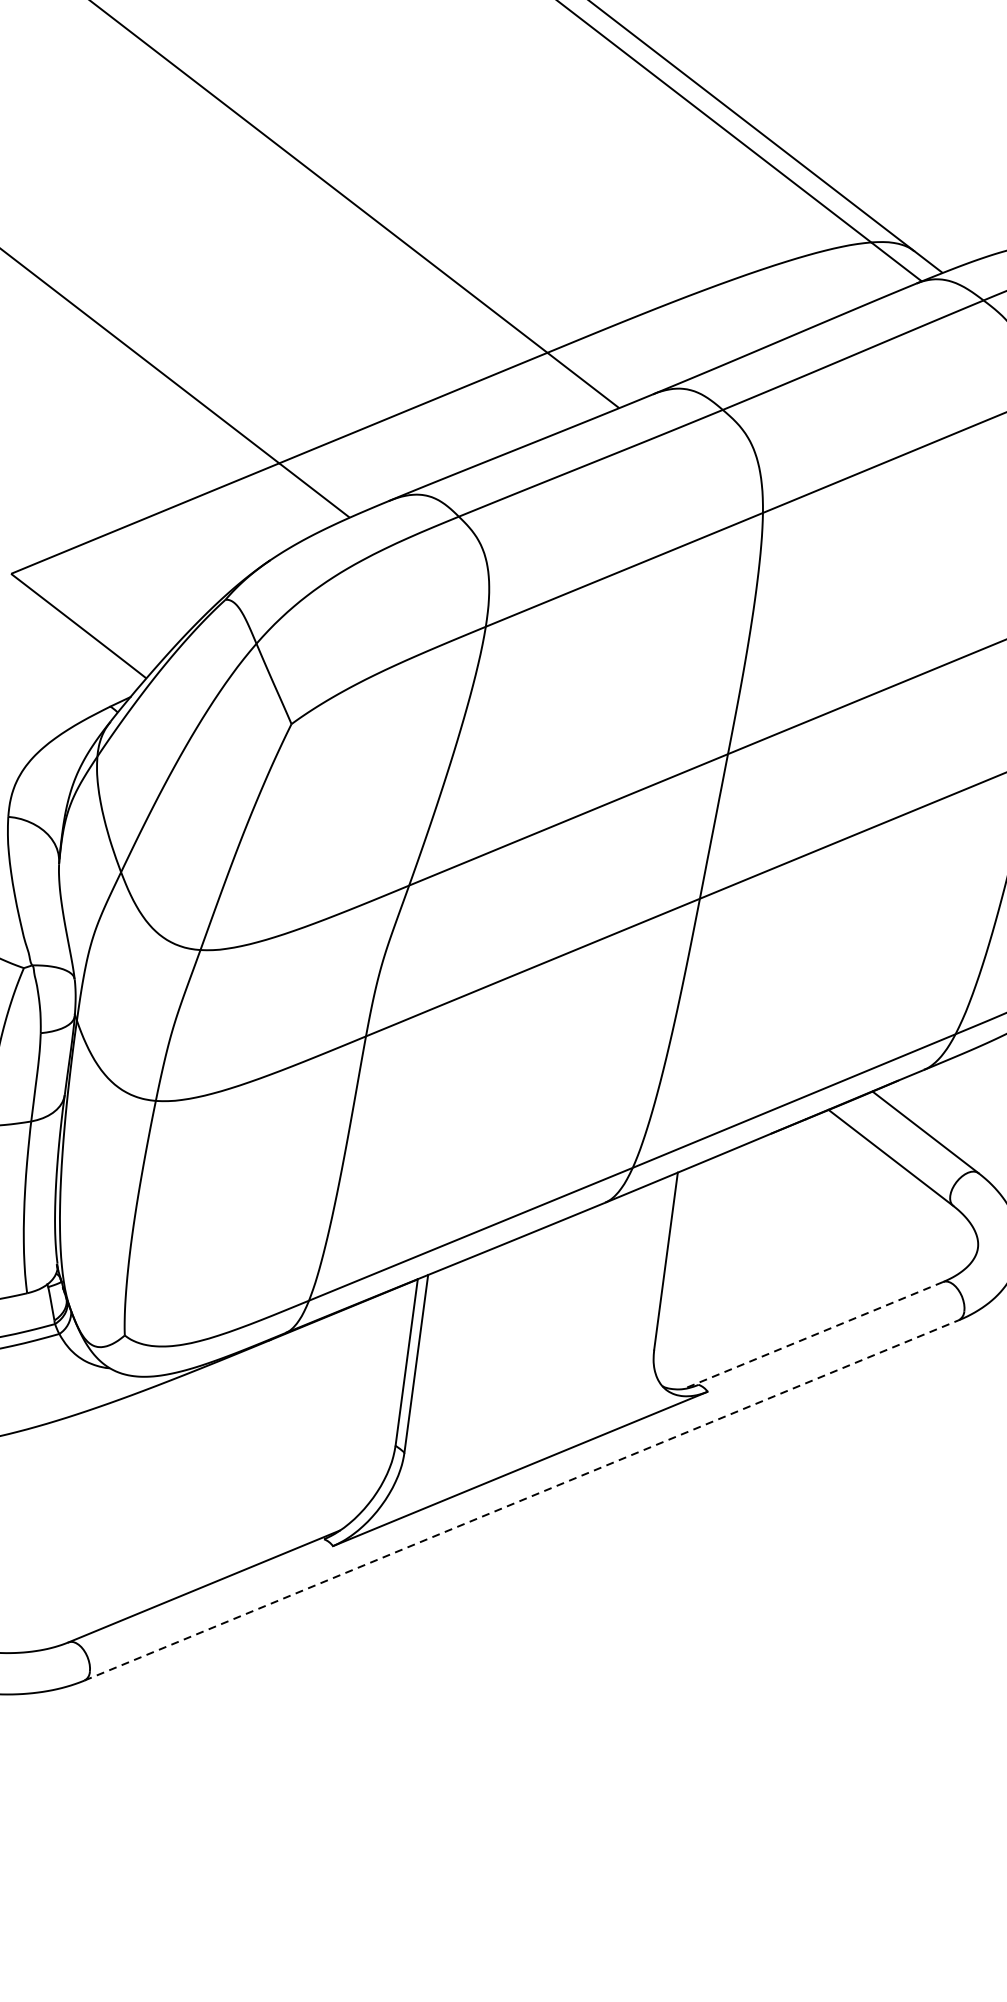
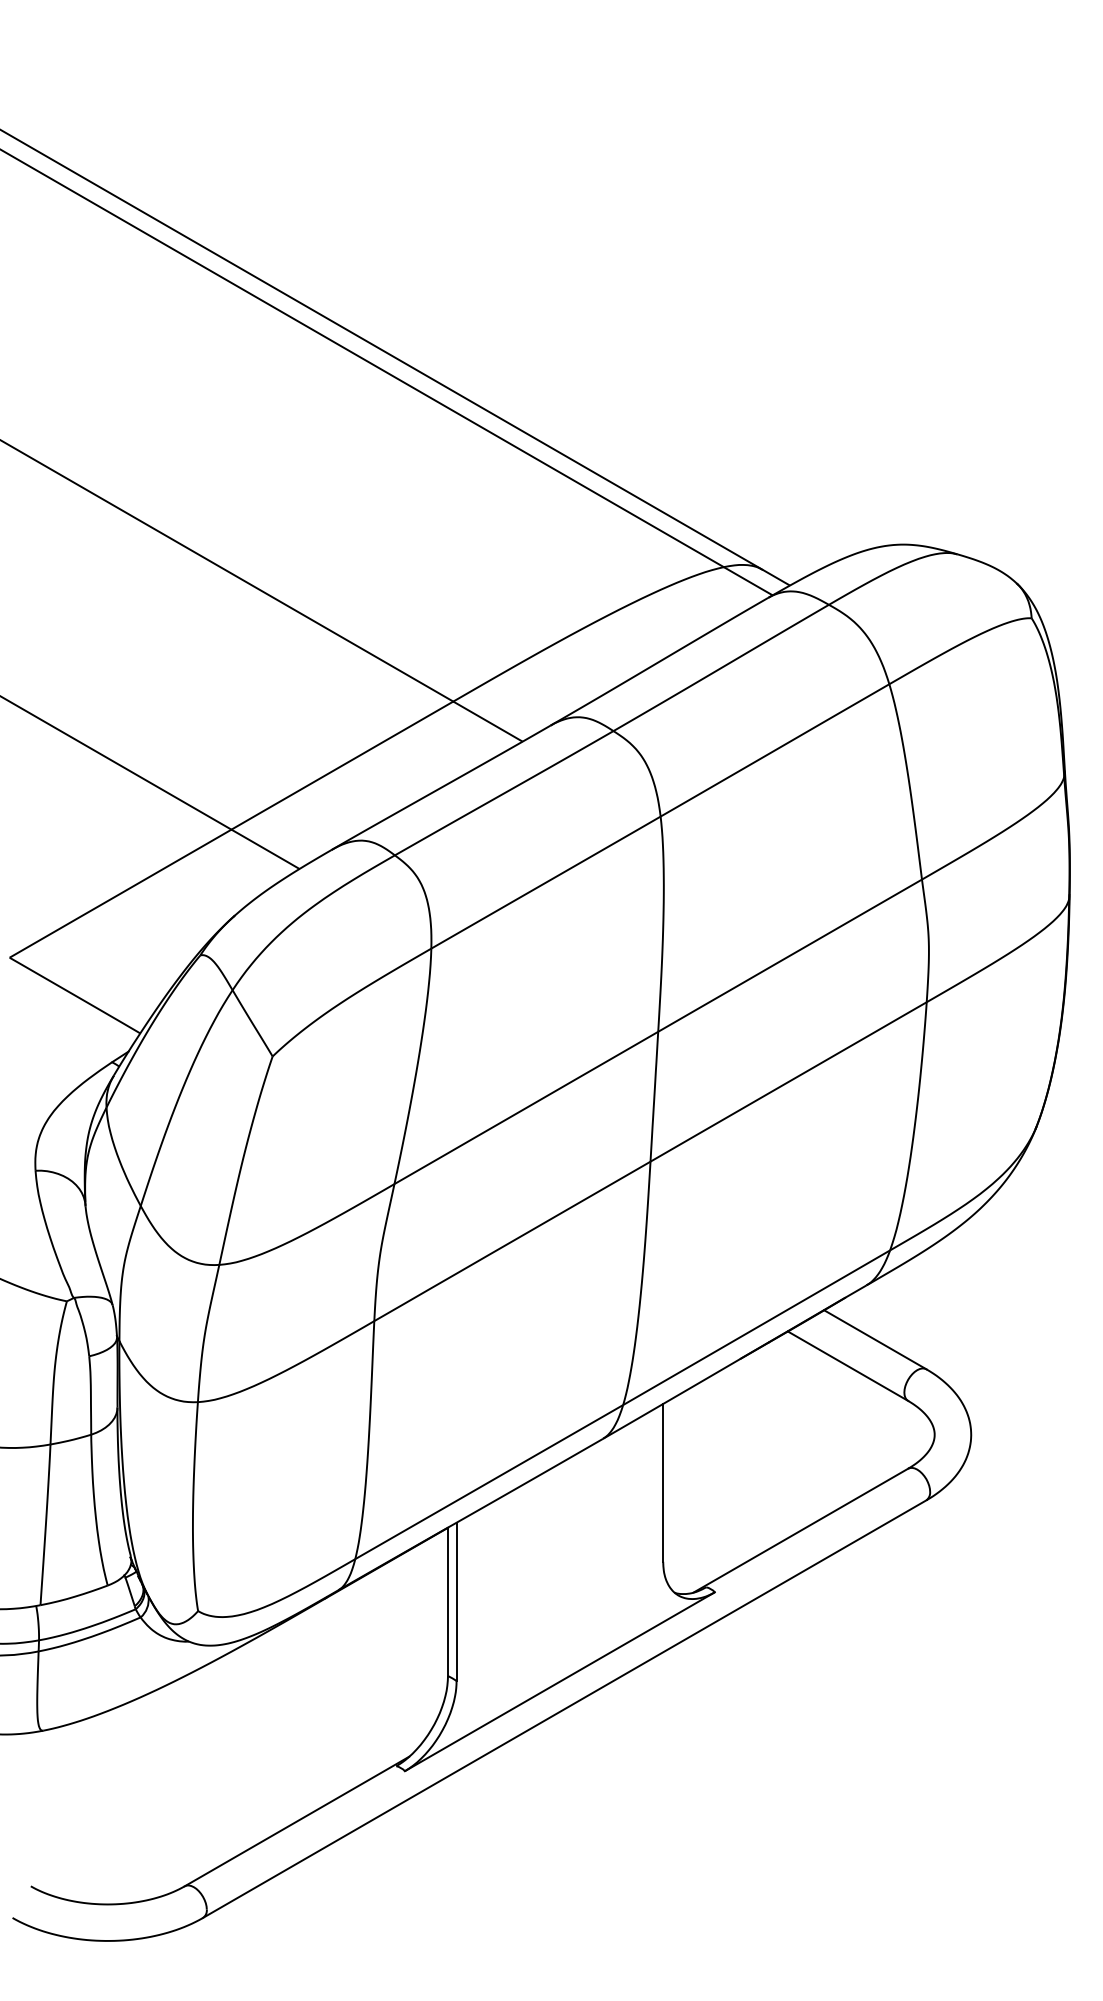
line: (813, 1335) -> (800, 1530), dashed -> solid
line: (521, 1500) -> (564, 1709), dashed -> solid

